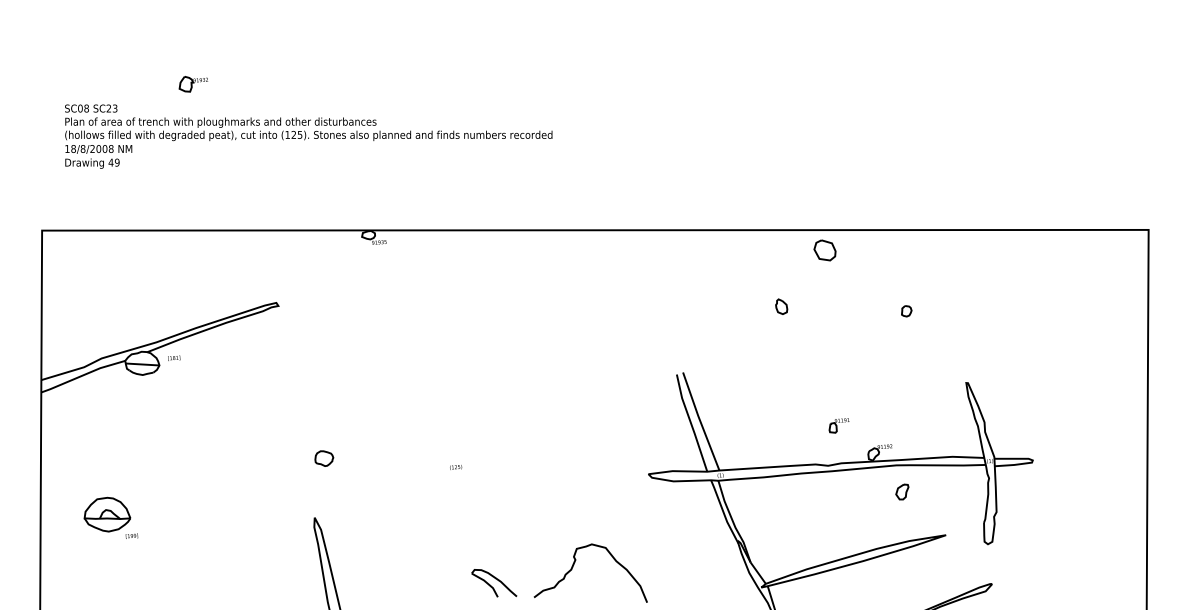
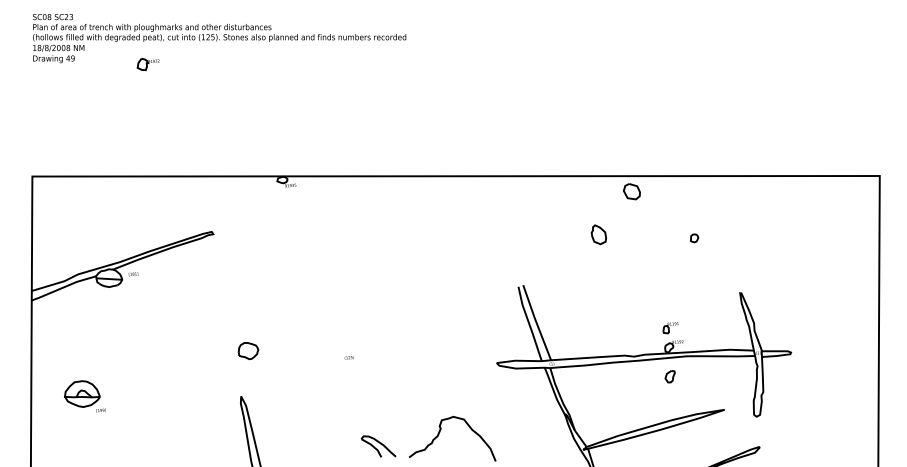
text: (308, 136) -> (219, 38), moved
part: (781, 306) -> (598, 234), size x1.67
part: (838, 426) -> (670, 328), moved
part: (324, 459) -> (248, 351), size x1.43
part: (901, 491) -> (669, 376), moved

